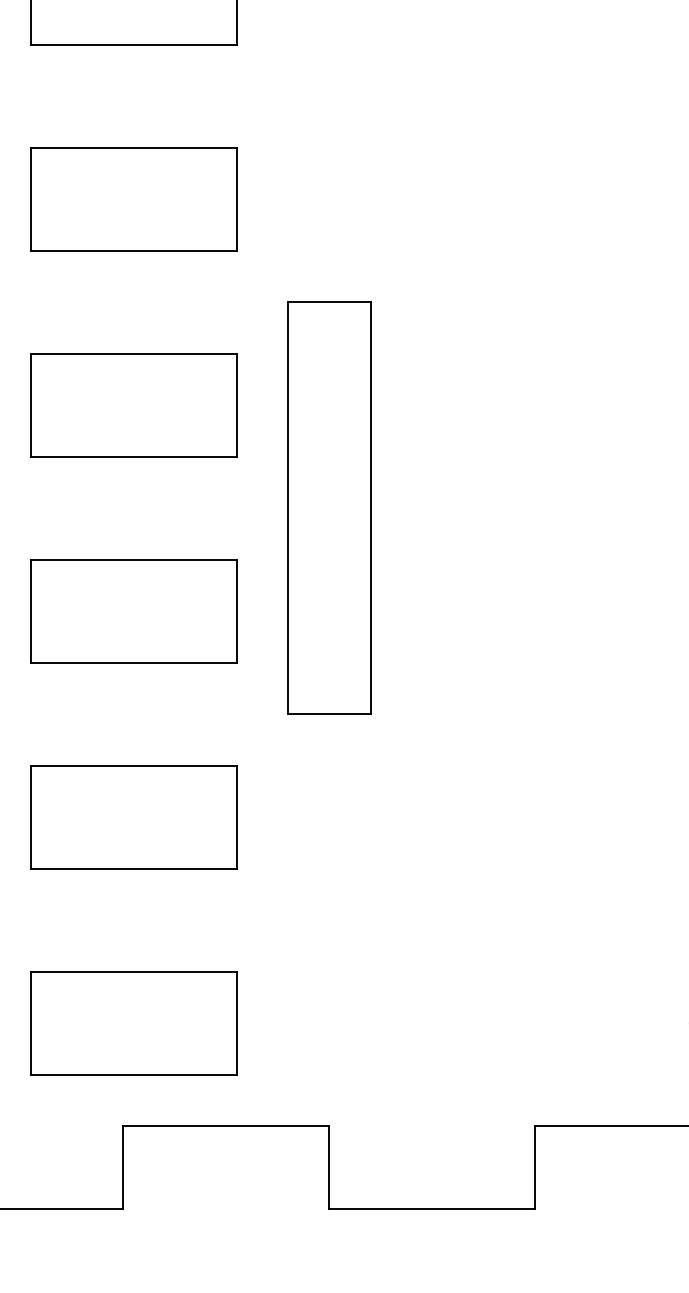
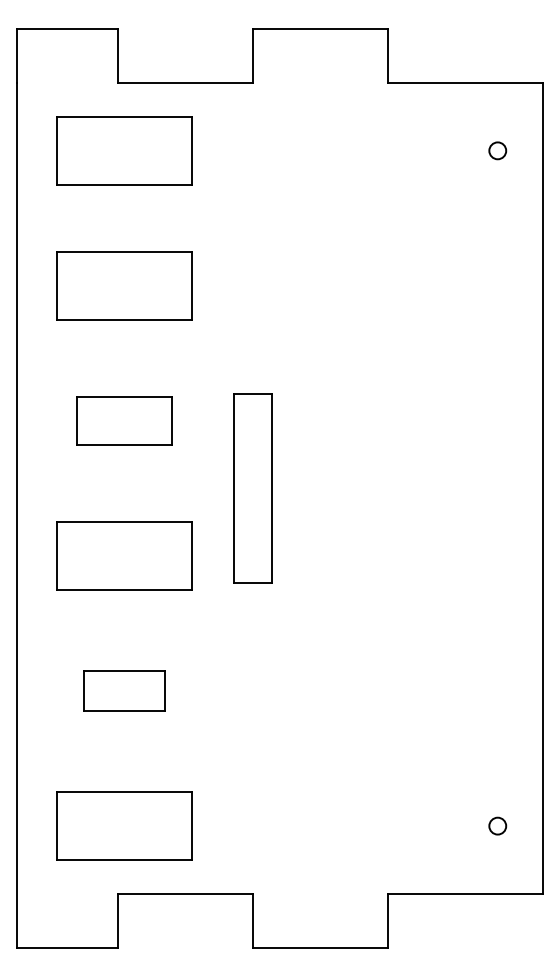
part: (133, 404) -> (124, 420), size x0.7
part: (328, 508) -> (252, 488), size x0.7
part: (133, 816) -> (124, 690), size x0.6

